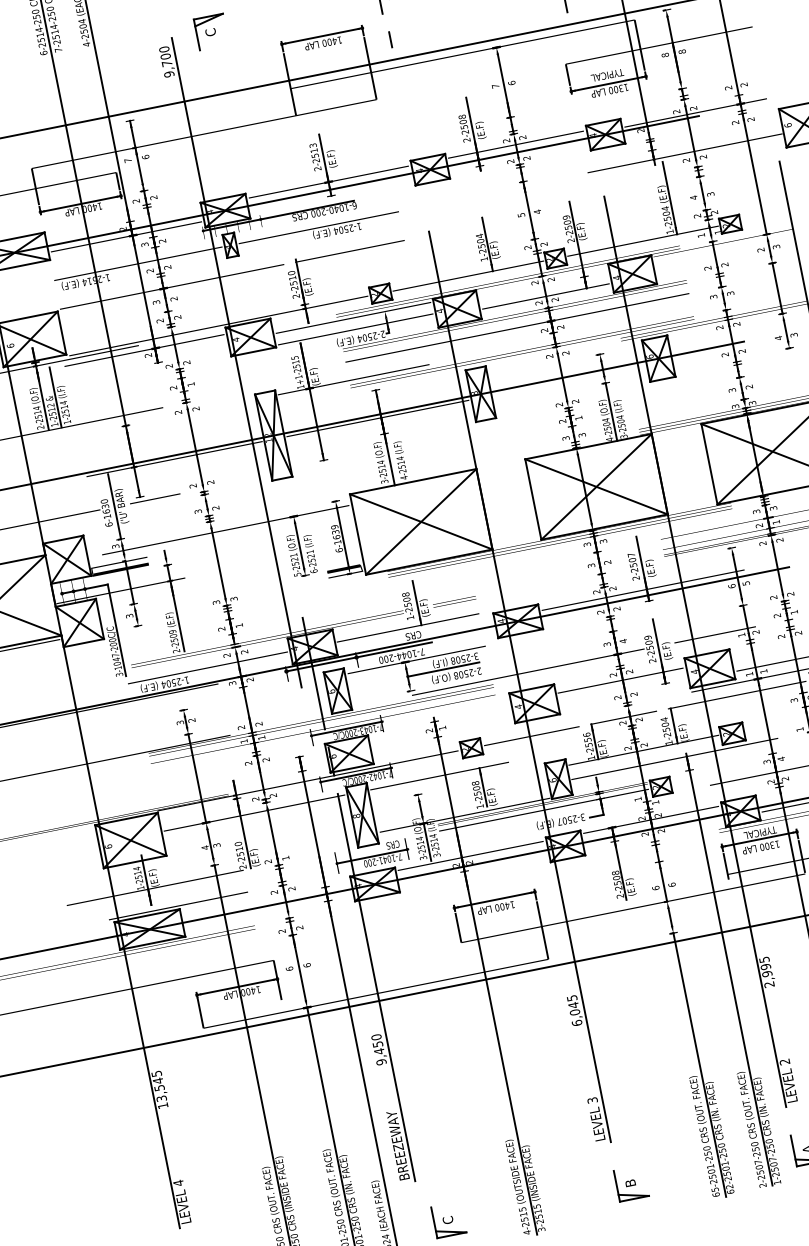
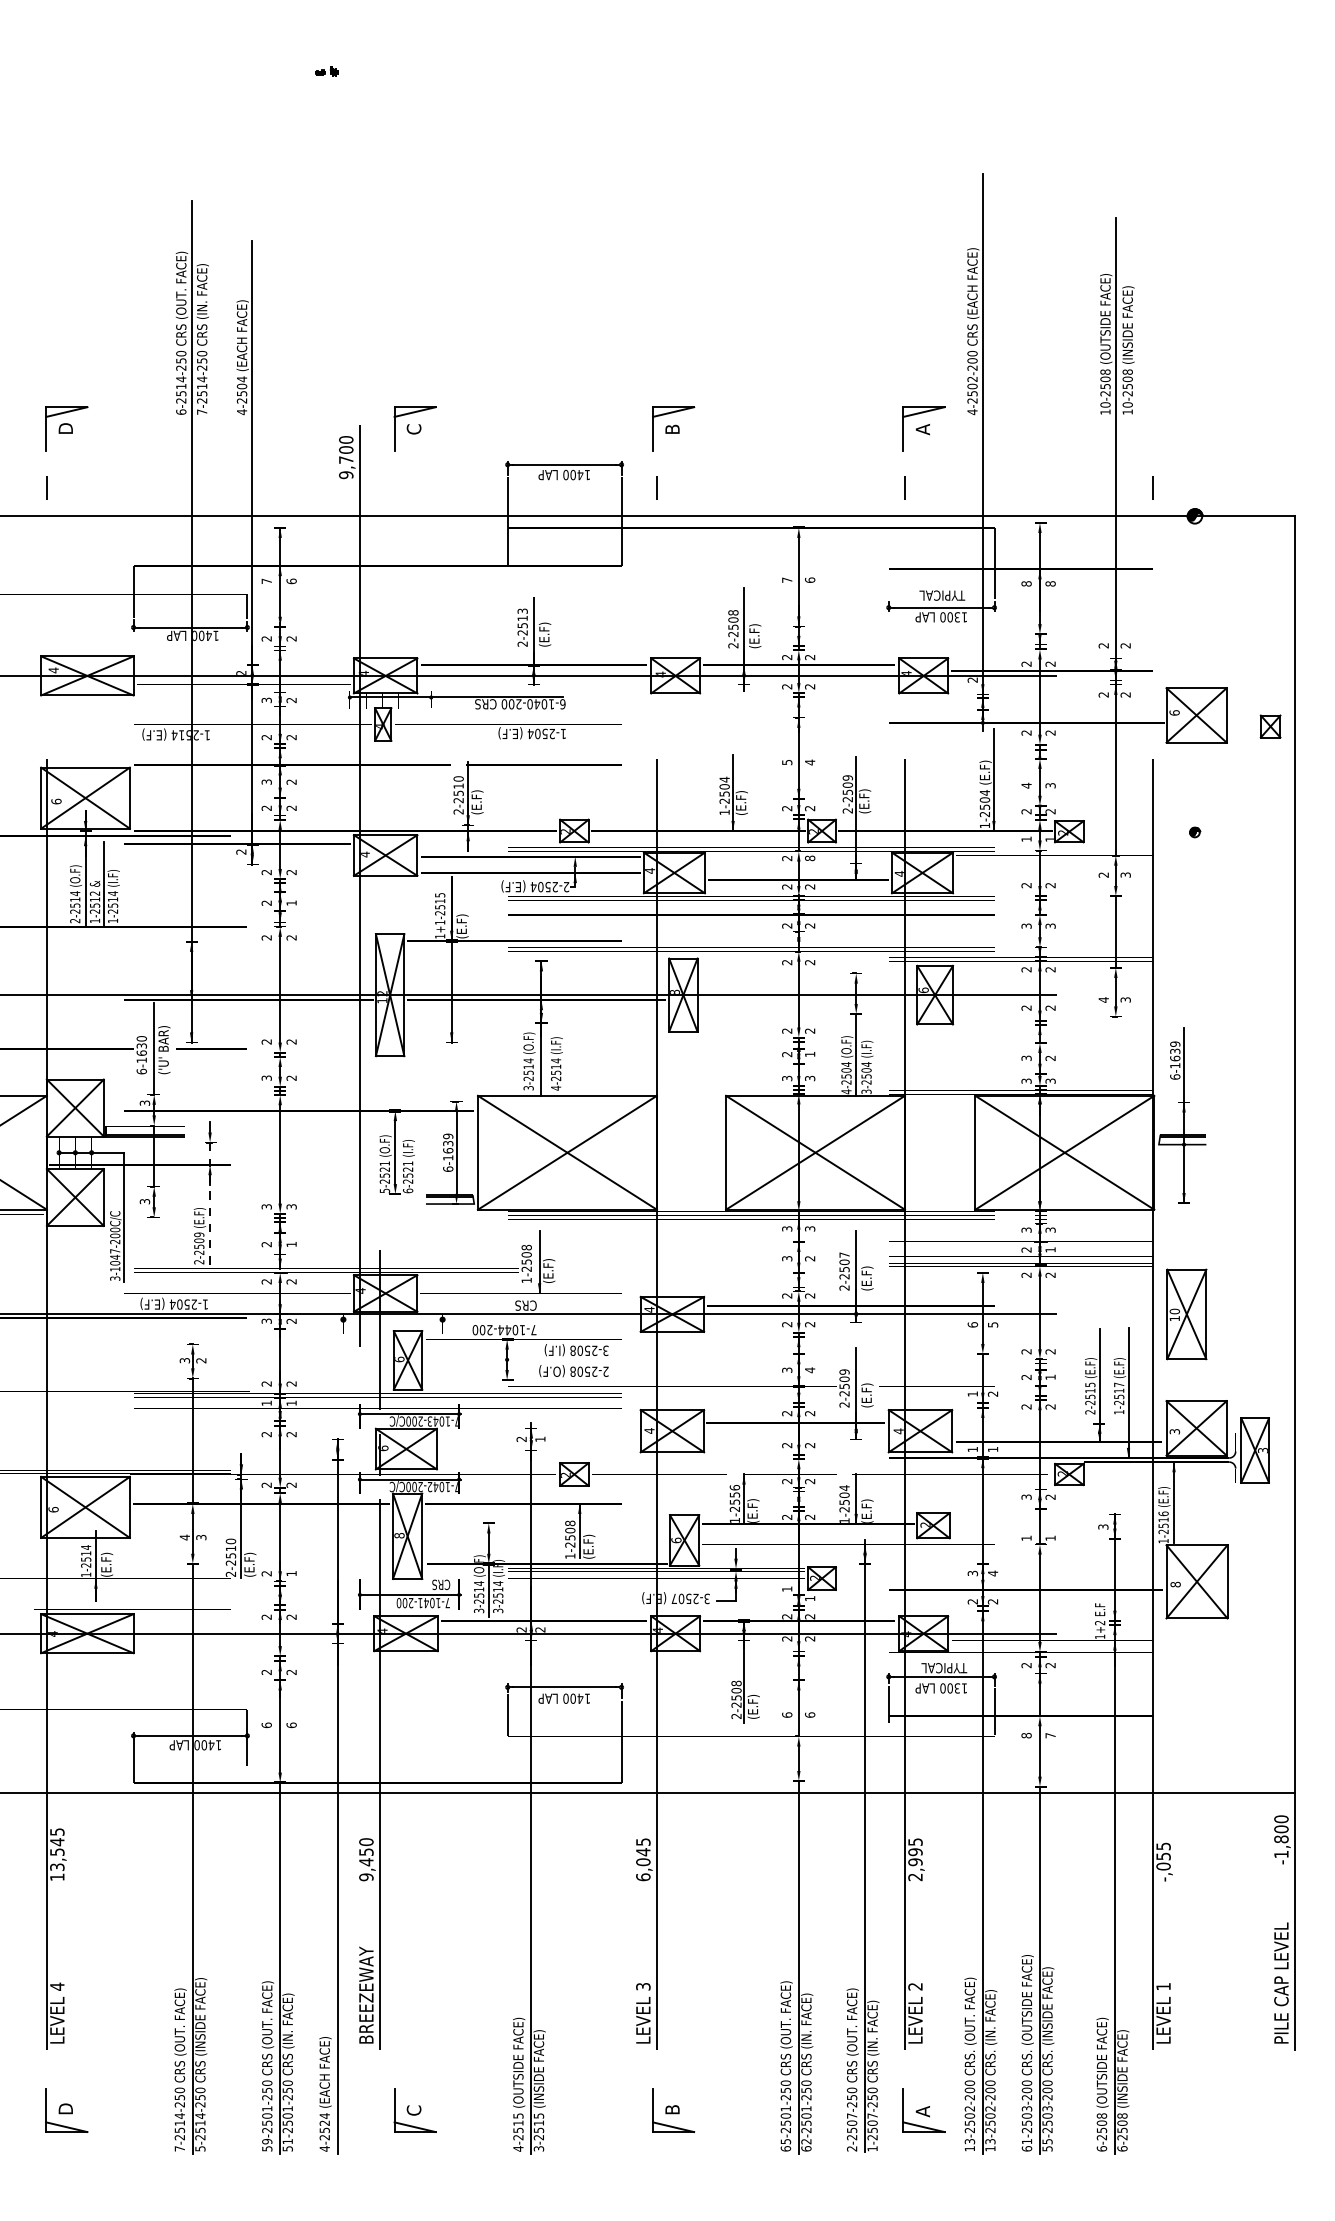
line: (567, 75) -> (888, 584), removed
text: (551, 279) -> (810, 858), 2 -> 8
part: (454, 601) -> (591, 1270), removed
line: (176, 608) -> (210, 1203), solid -> dashed
line: (359, 656) -> (446, 1319), removed
line: (443, 669) -> (557, 1359), removed

